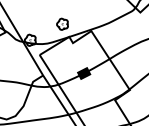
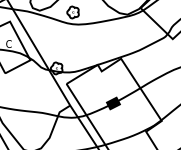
part: (62, 24) -> (90, 51), removed

